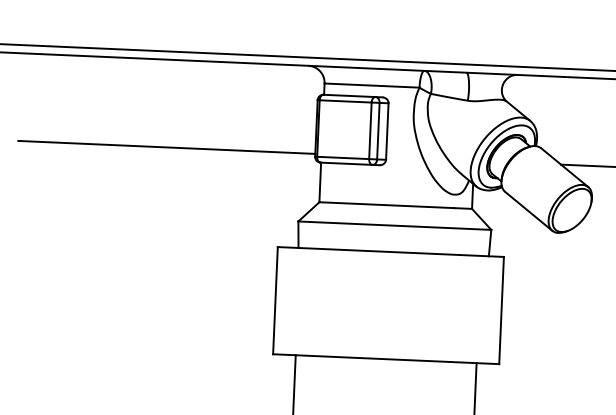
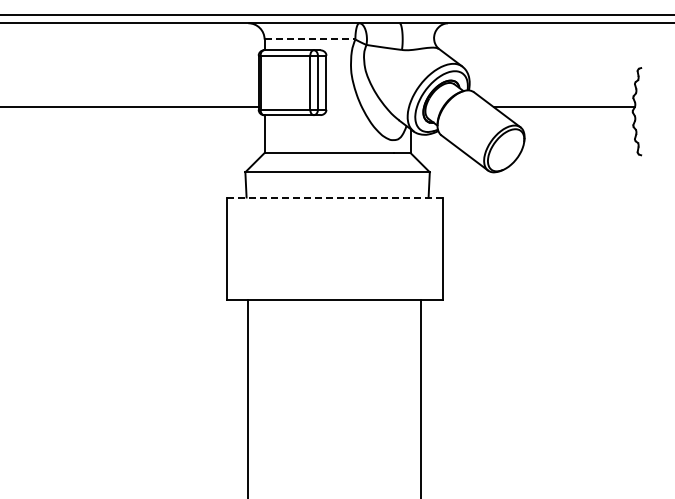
line: (372, 85) -> (310, 39), solid -> dashed
line: (391, 251) -> (335, 197), solid -> dashed

